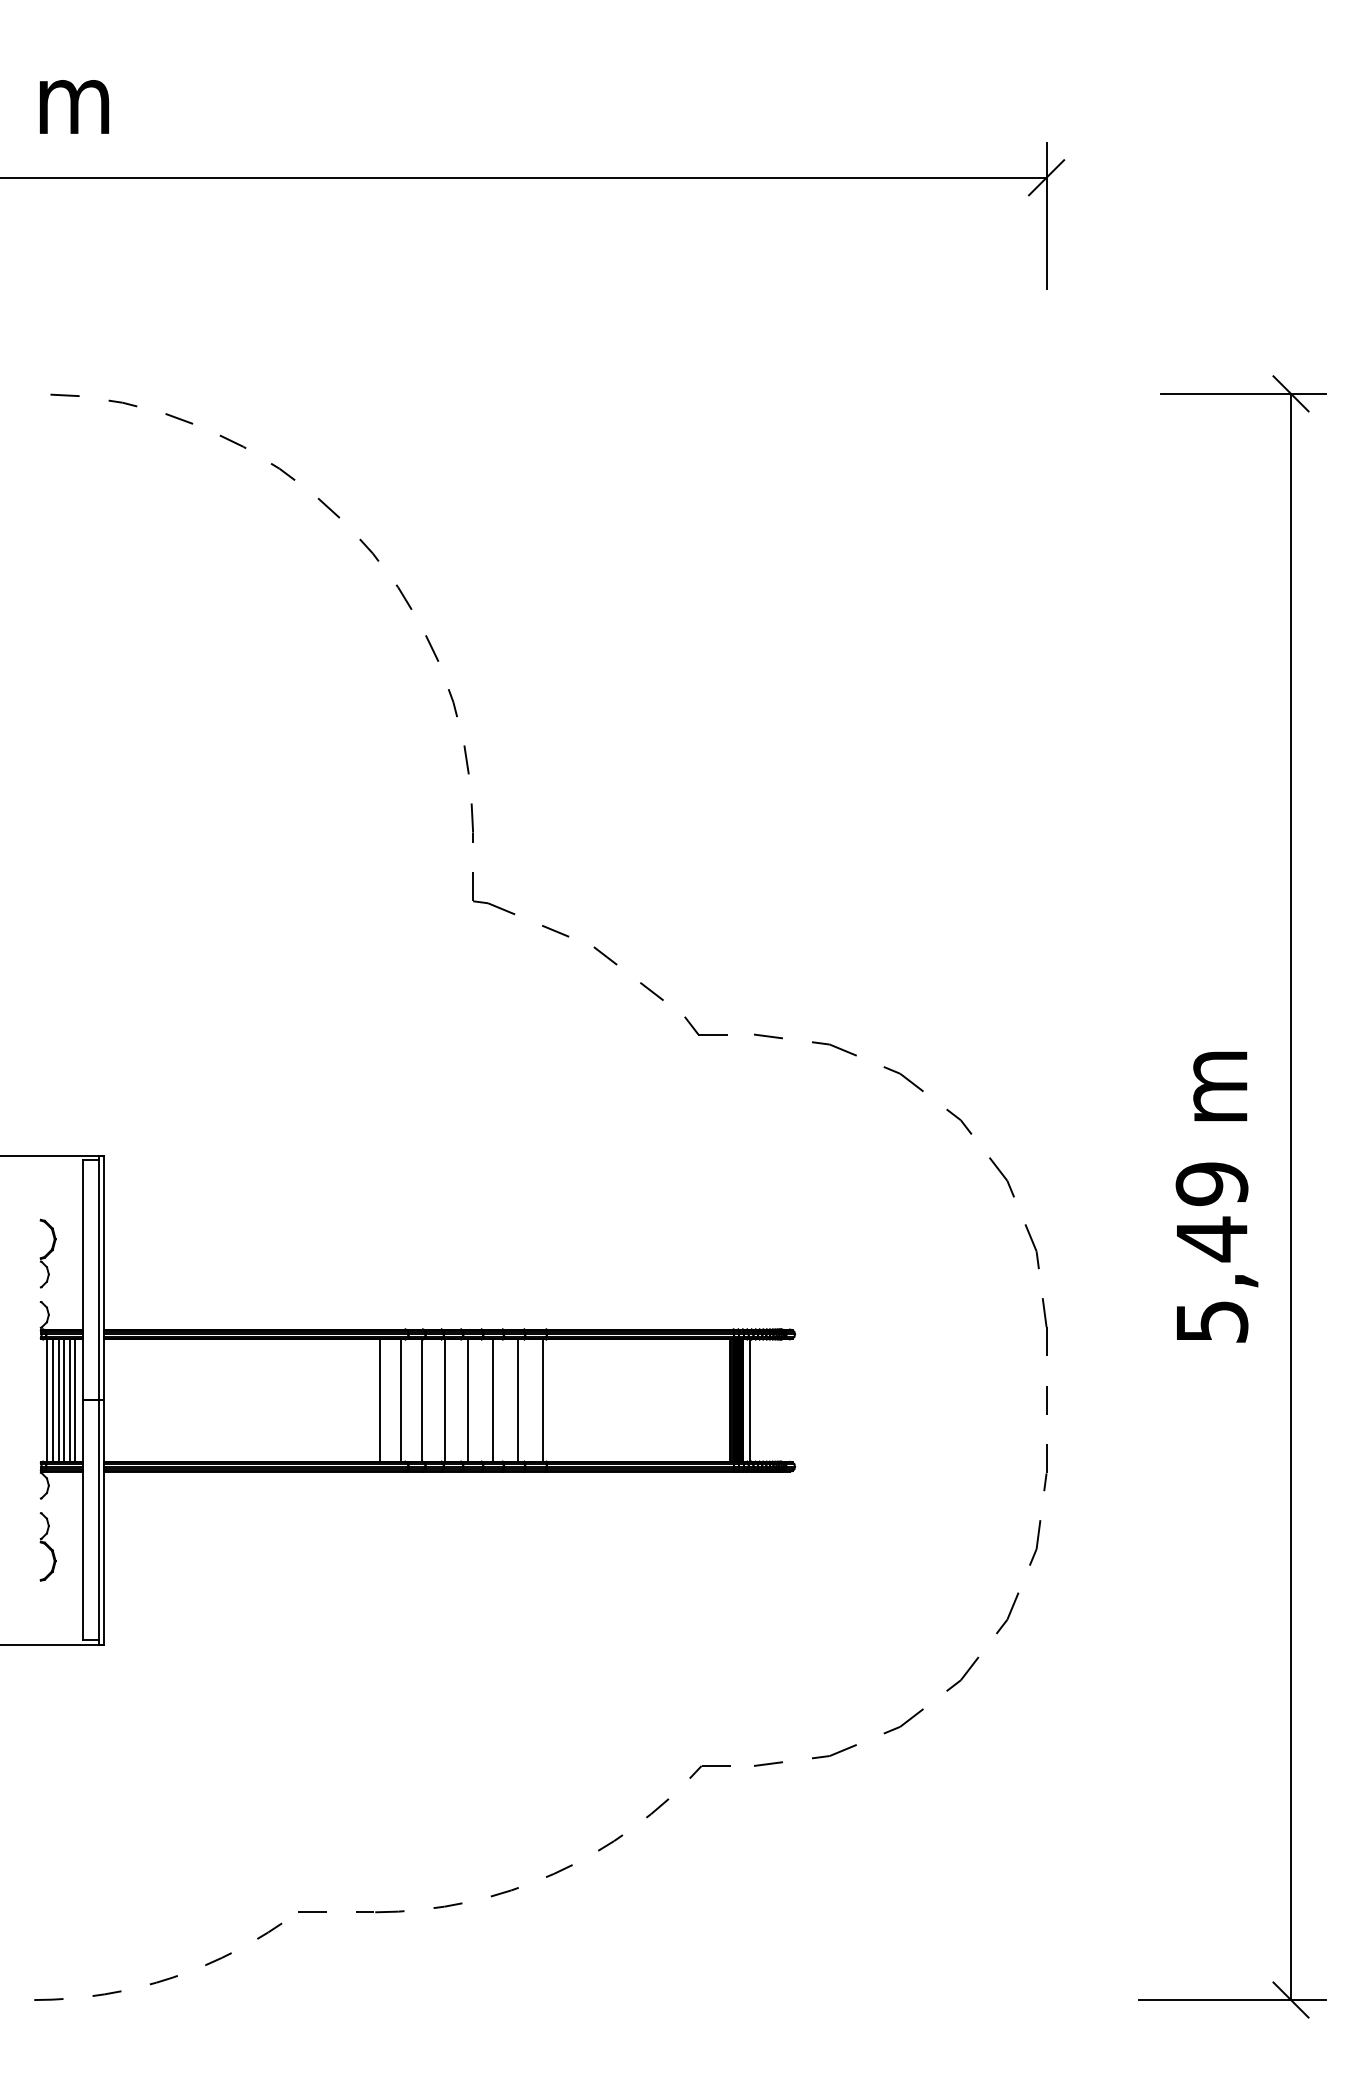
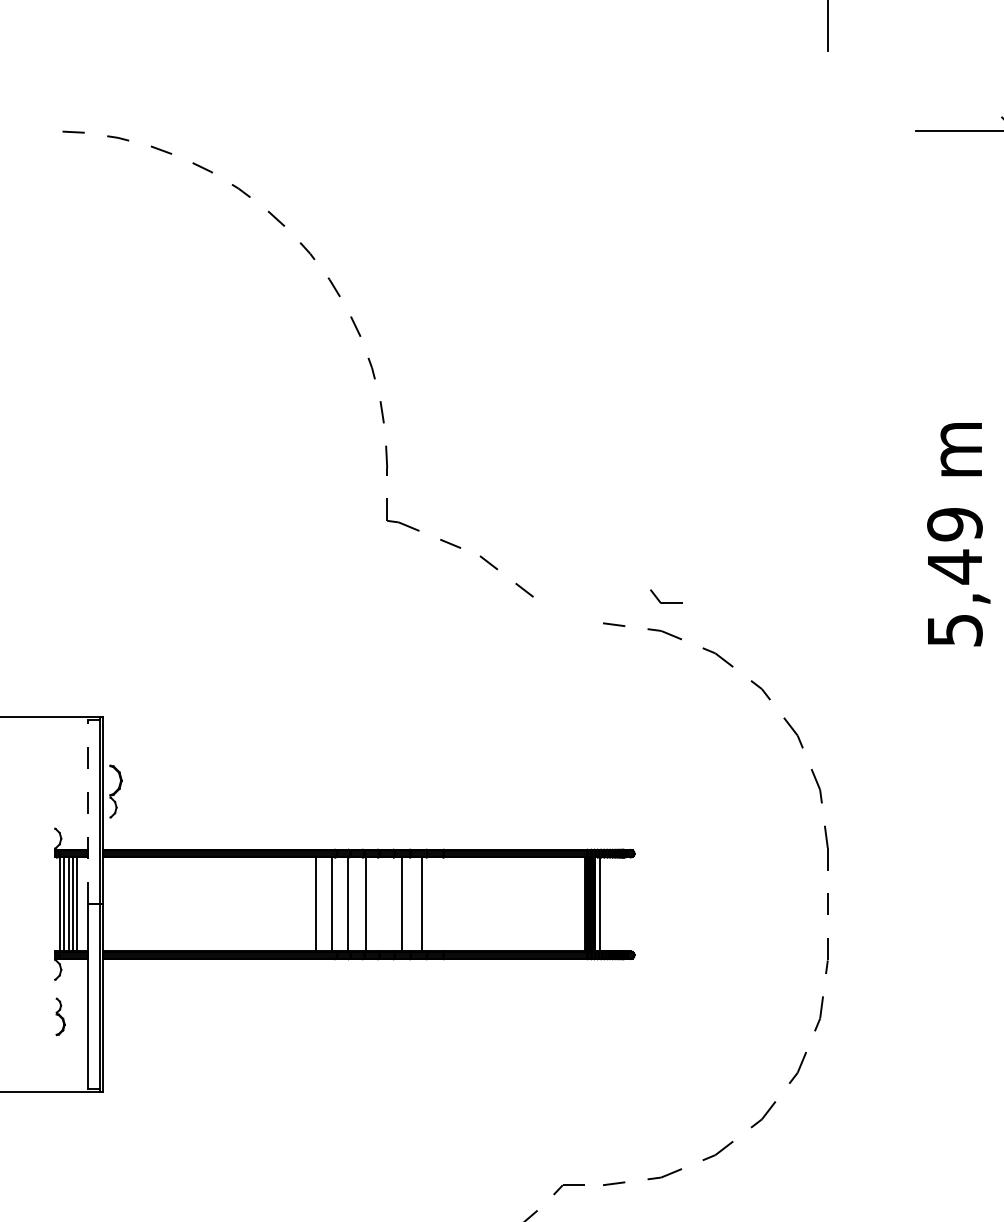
part: (705, 1034) -> (666, 603), moved
text: (1216, 1196) -> (958, 534), moved
part: (47, 1253) -> (115, 791), moved
line: (83, 1280) -> (87, 812), solid -> dashed
line: (74, 1400) -> (80, 904), removed
line: (468, 1400) -> (383, 904), removed
line: (543, 1400) -> (441, 904), removed
part: (47, 1546) -> (60, 1016), size x0.7

